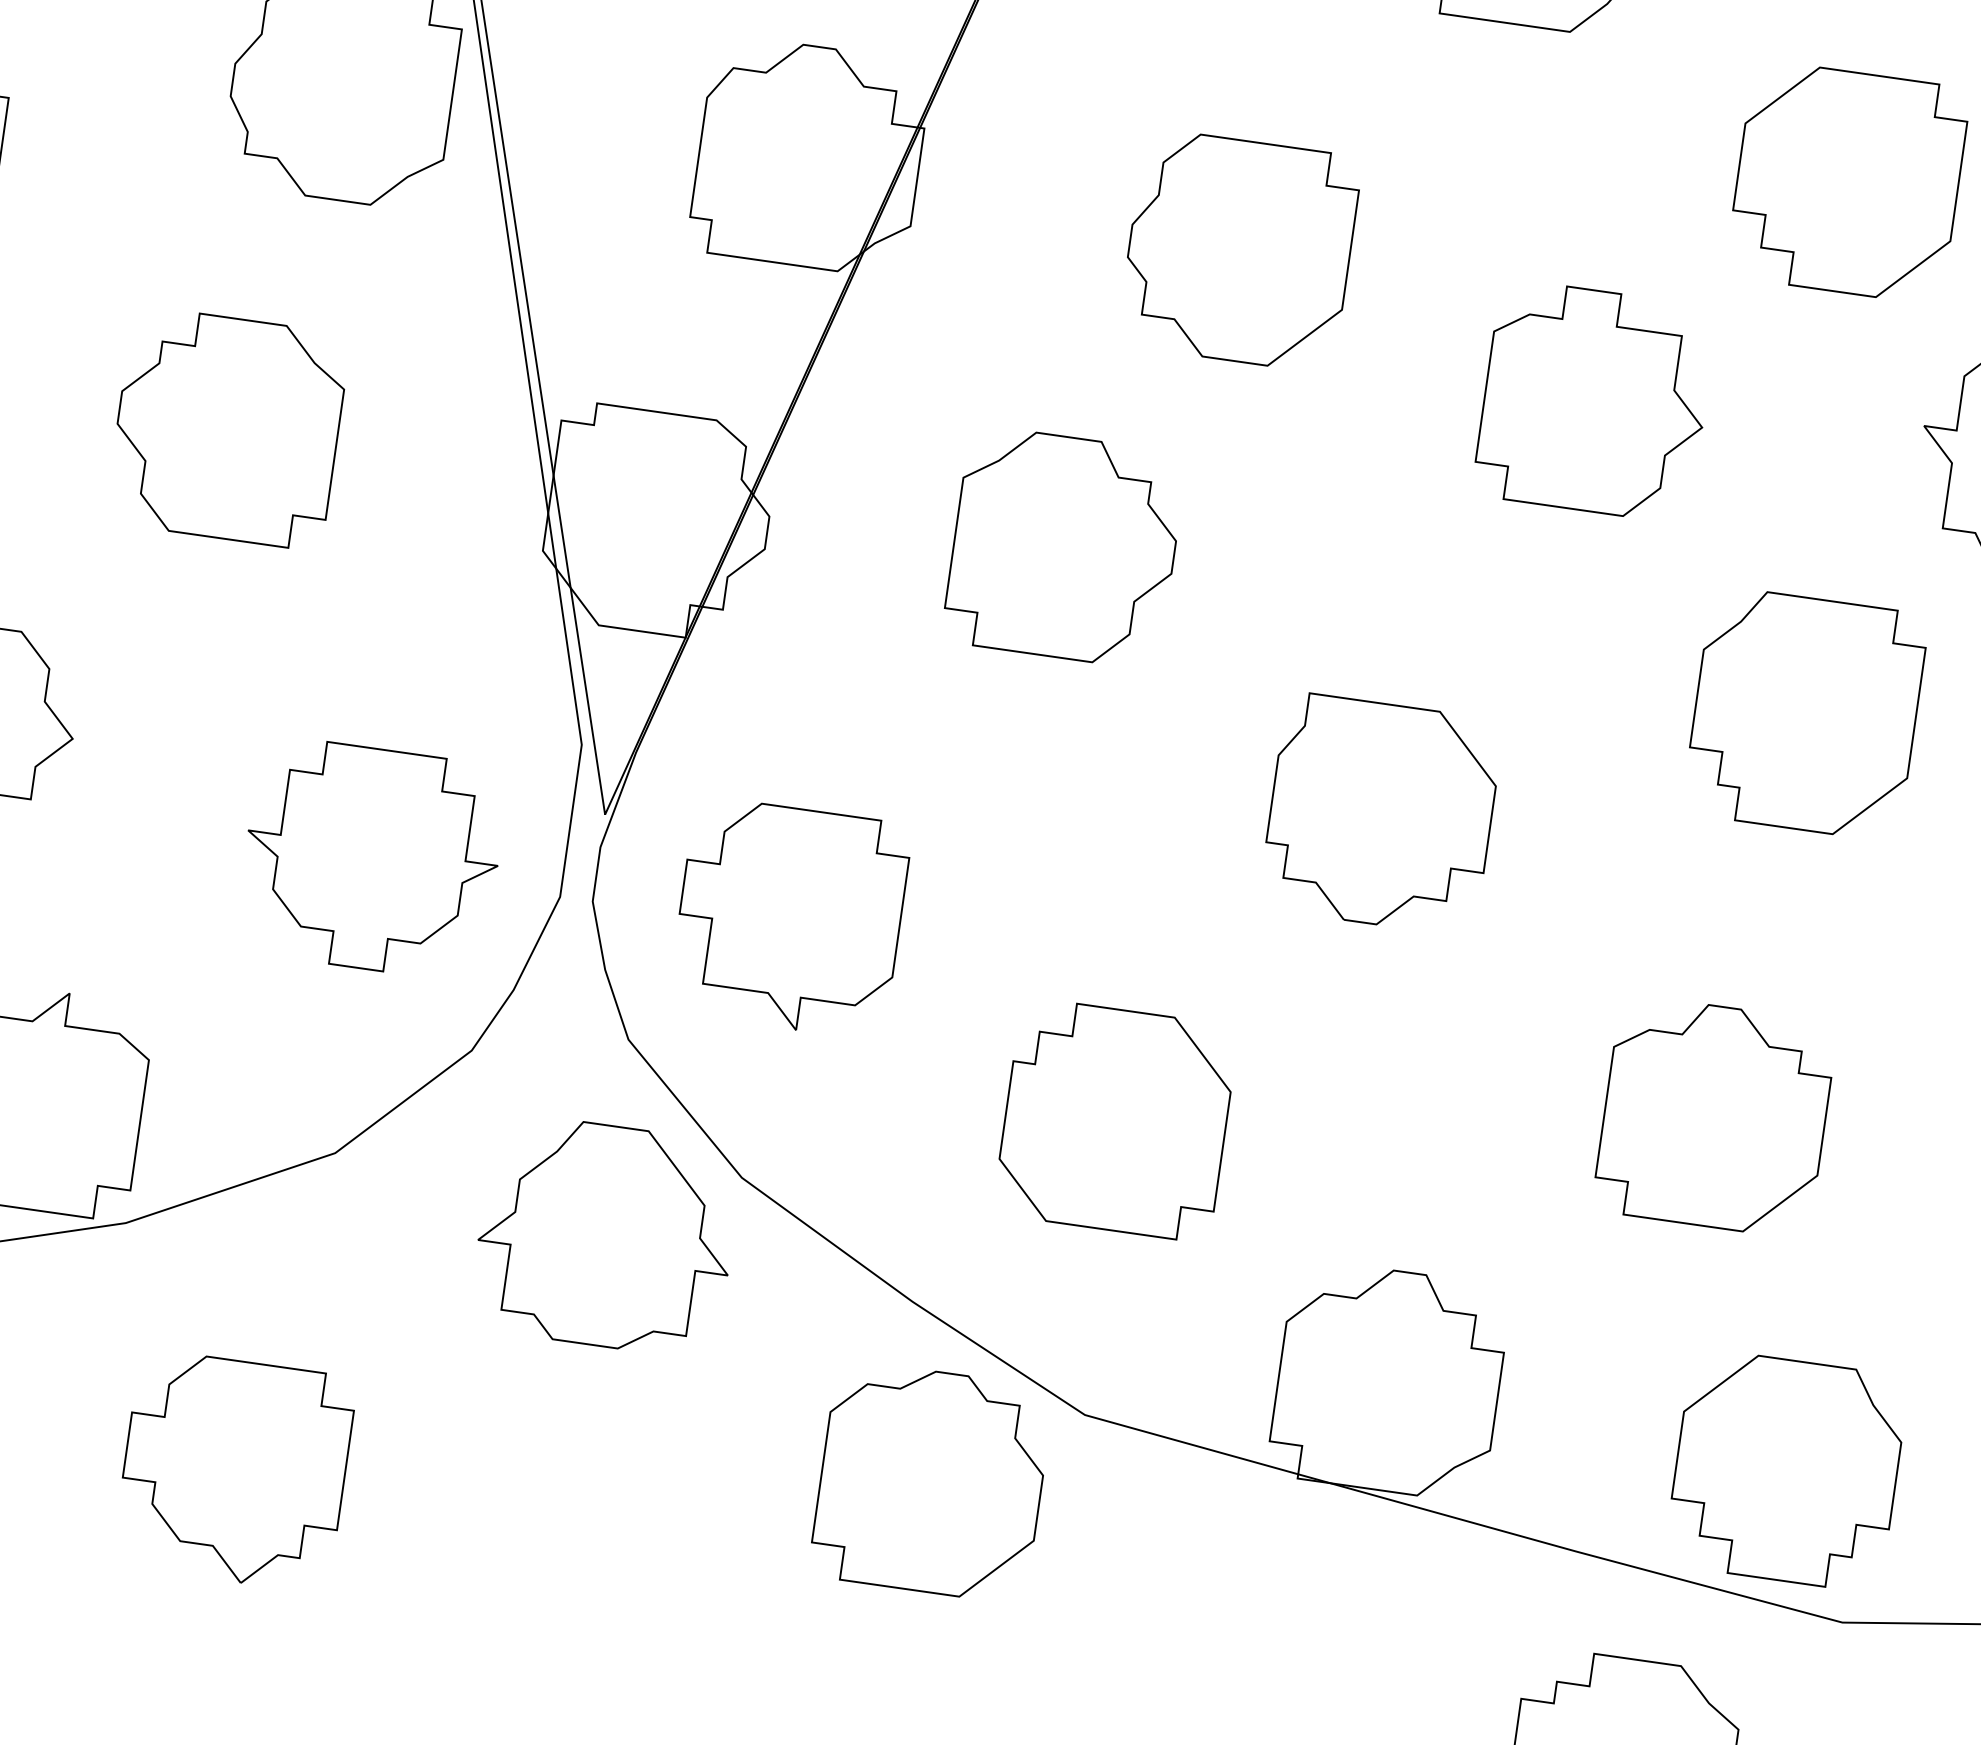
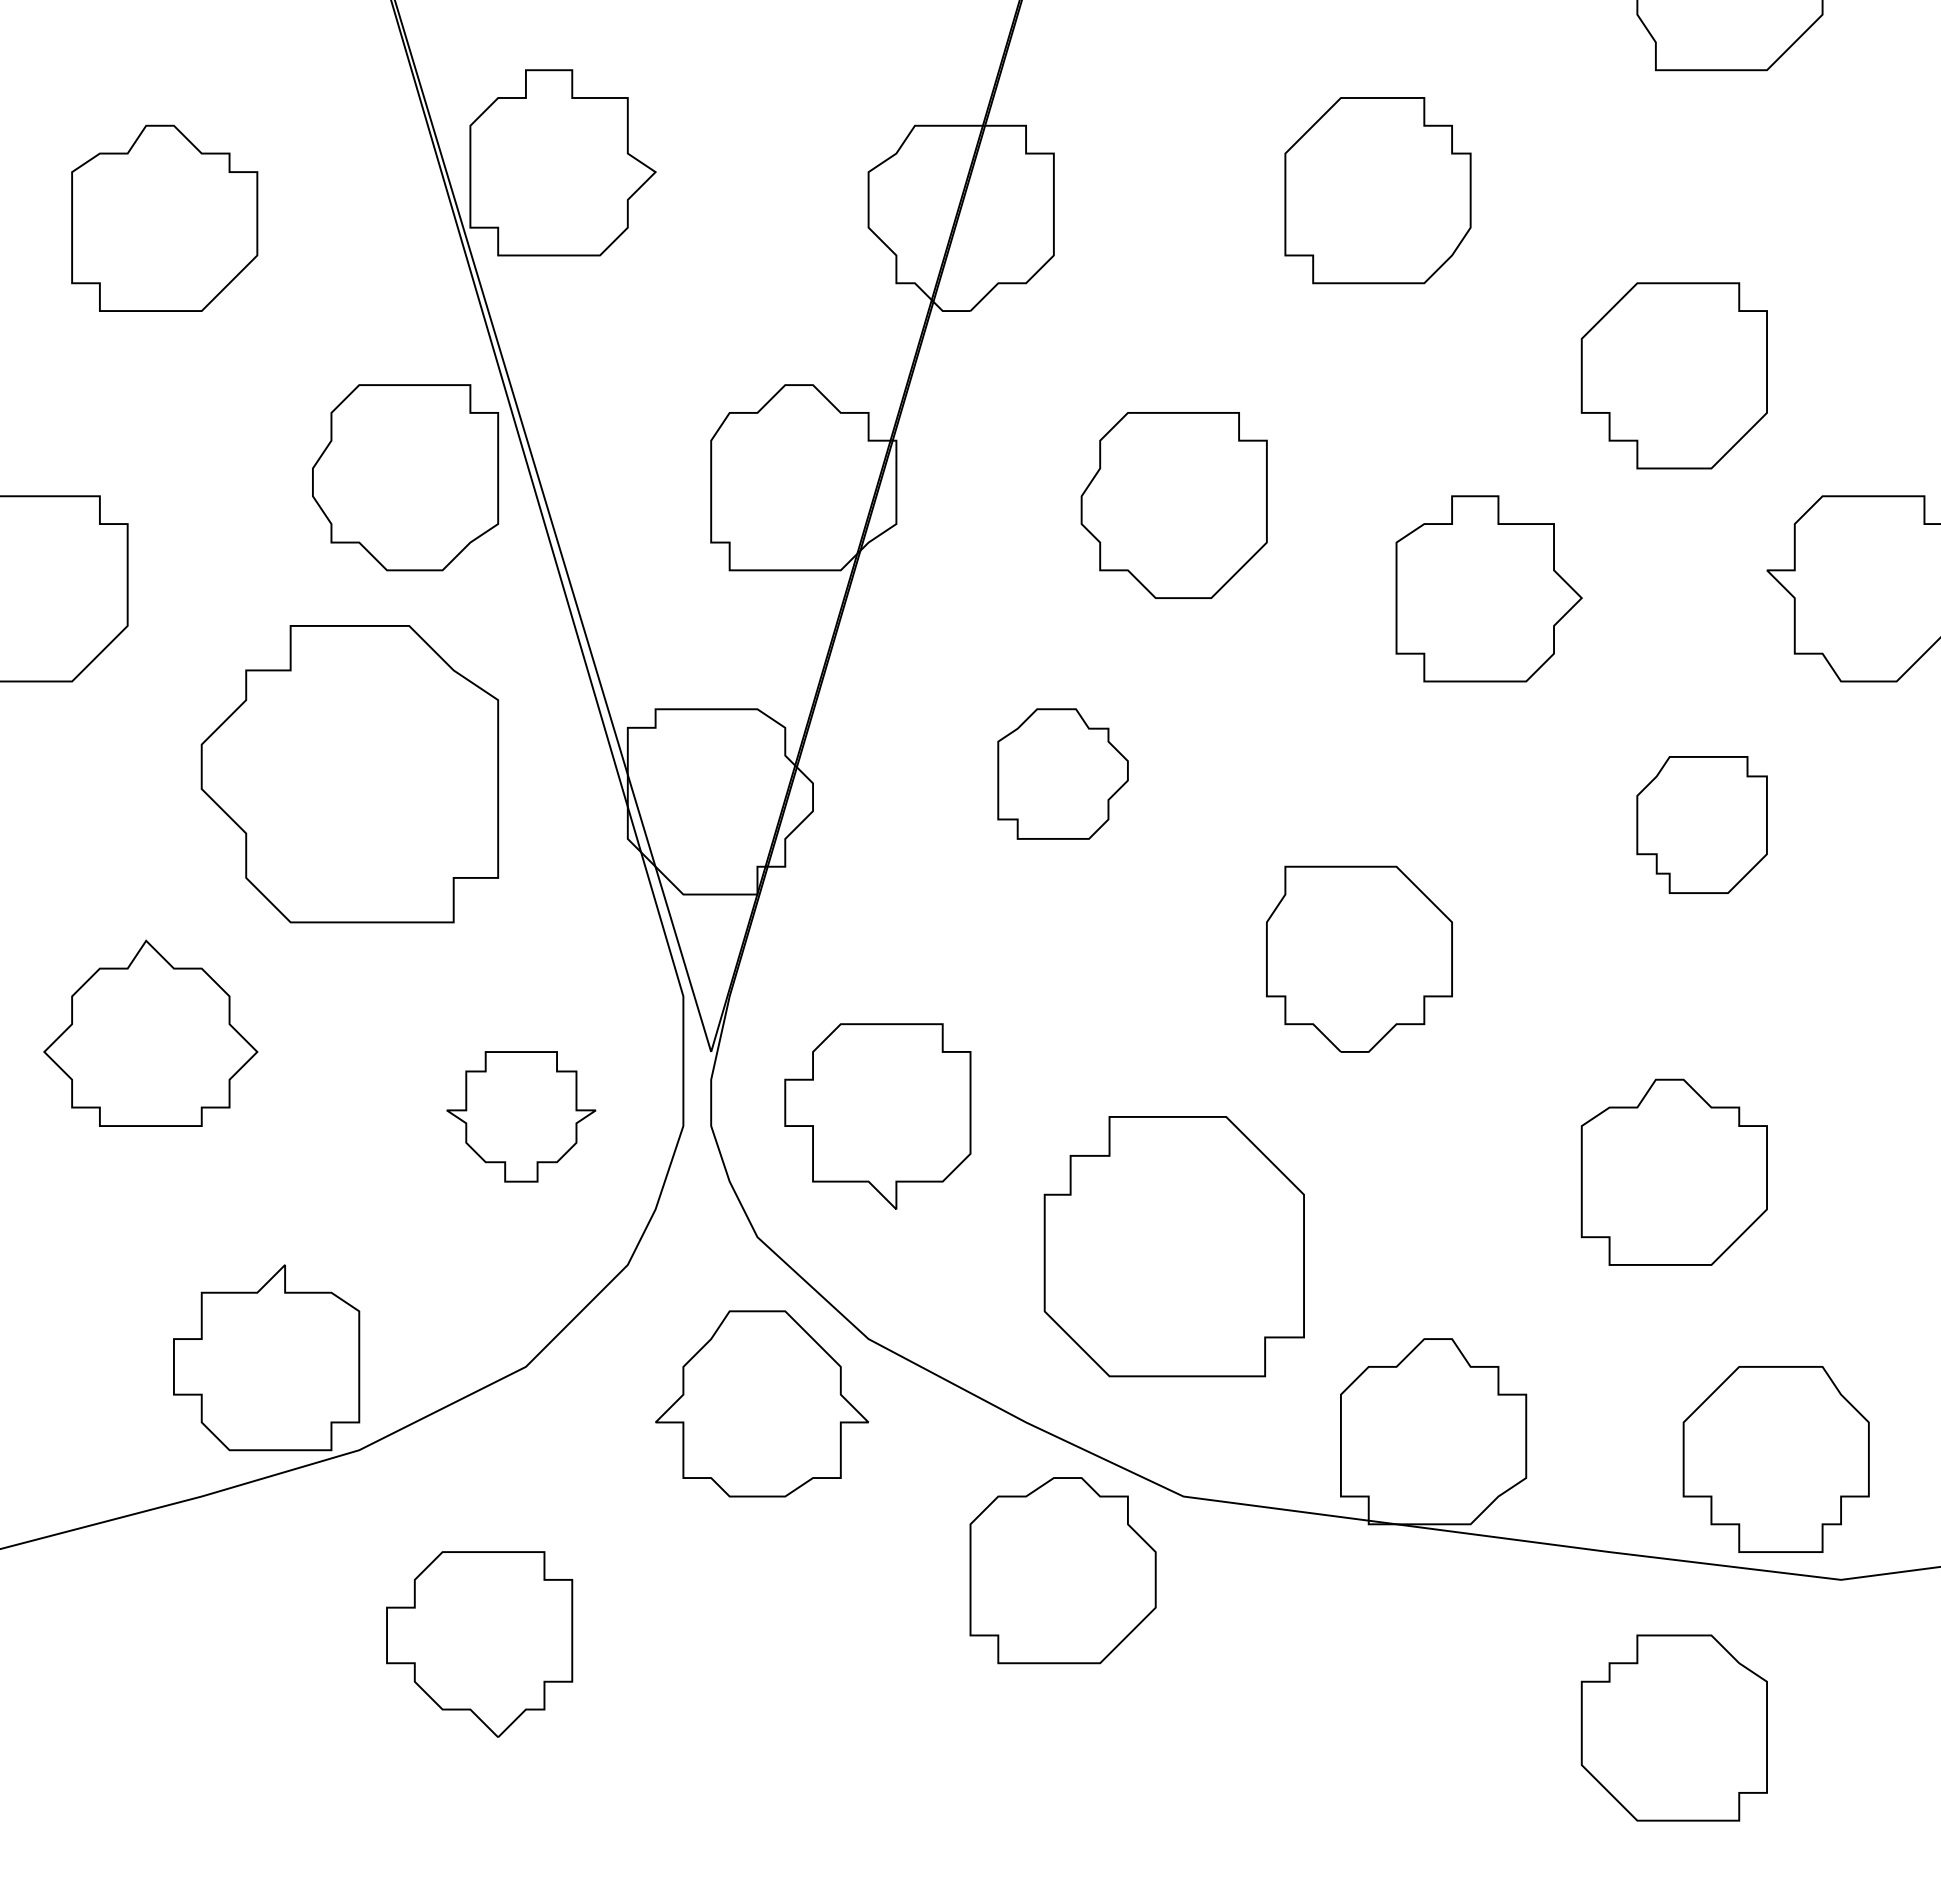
part: (227, 427) -> (349, 773), size x1.6
part: (1063, 546) -> (1062, 773), size x0.7
part: (1804, 713) -> (1701, 824), size x0.7
part: (371, 858) -> (521, 1116), size x0.7
part: (1115, 1118) -> (1173, 1245), size x1.4

